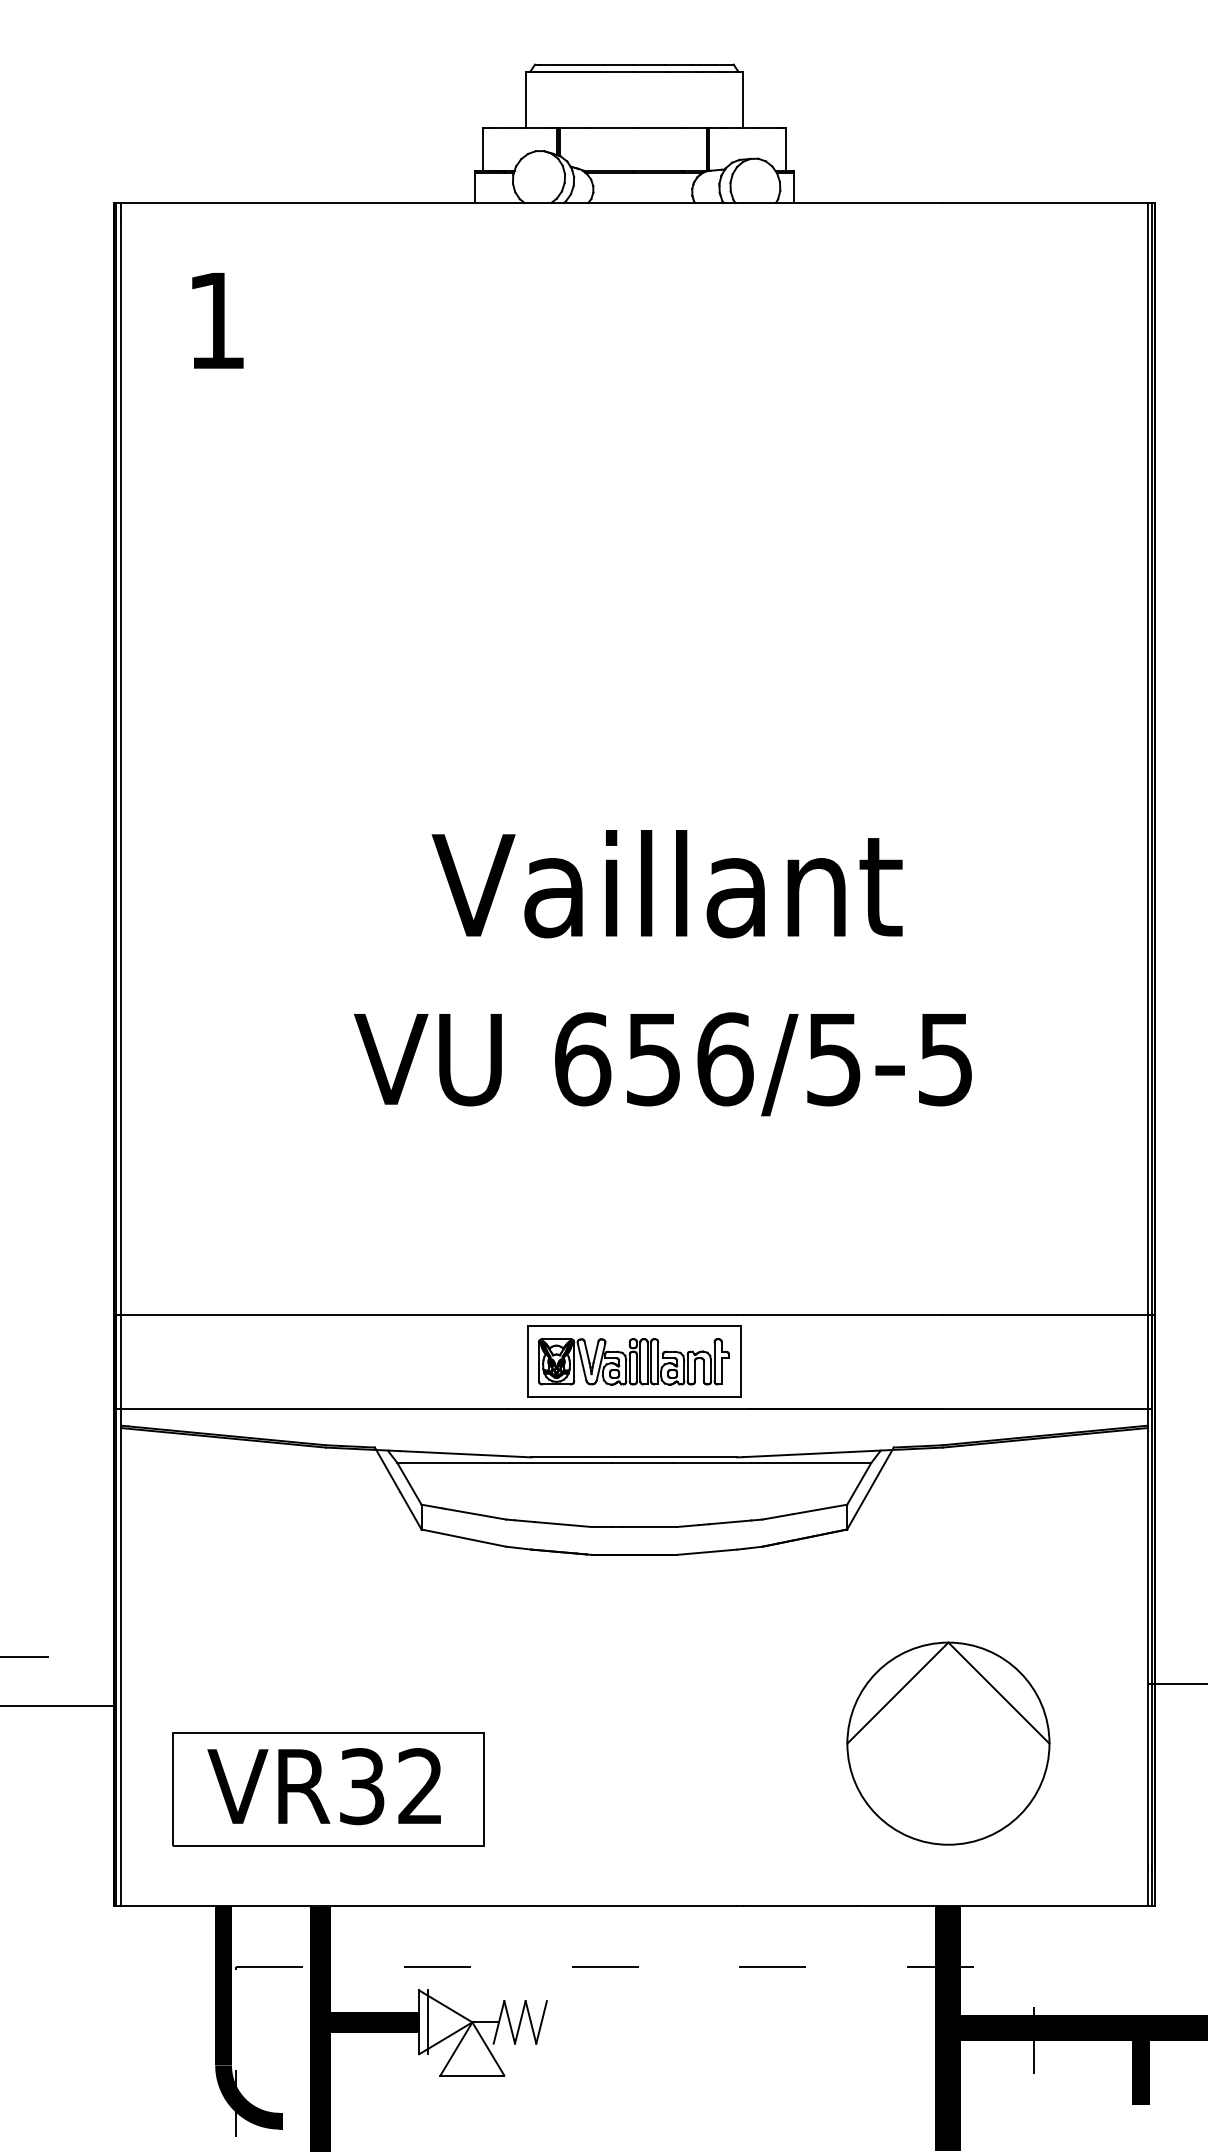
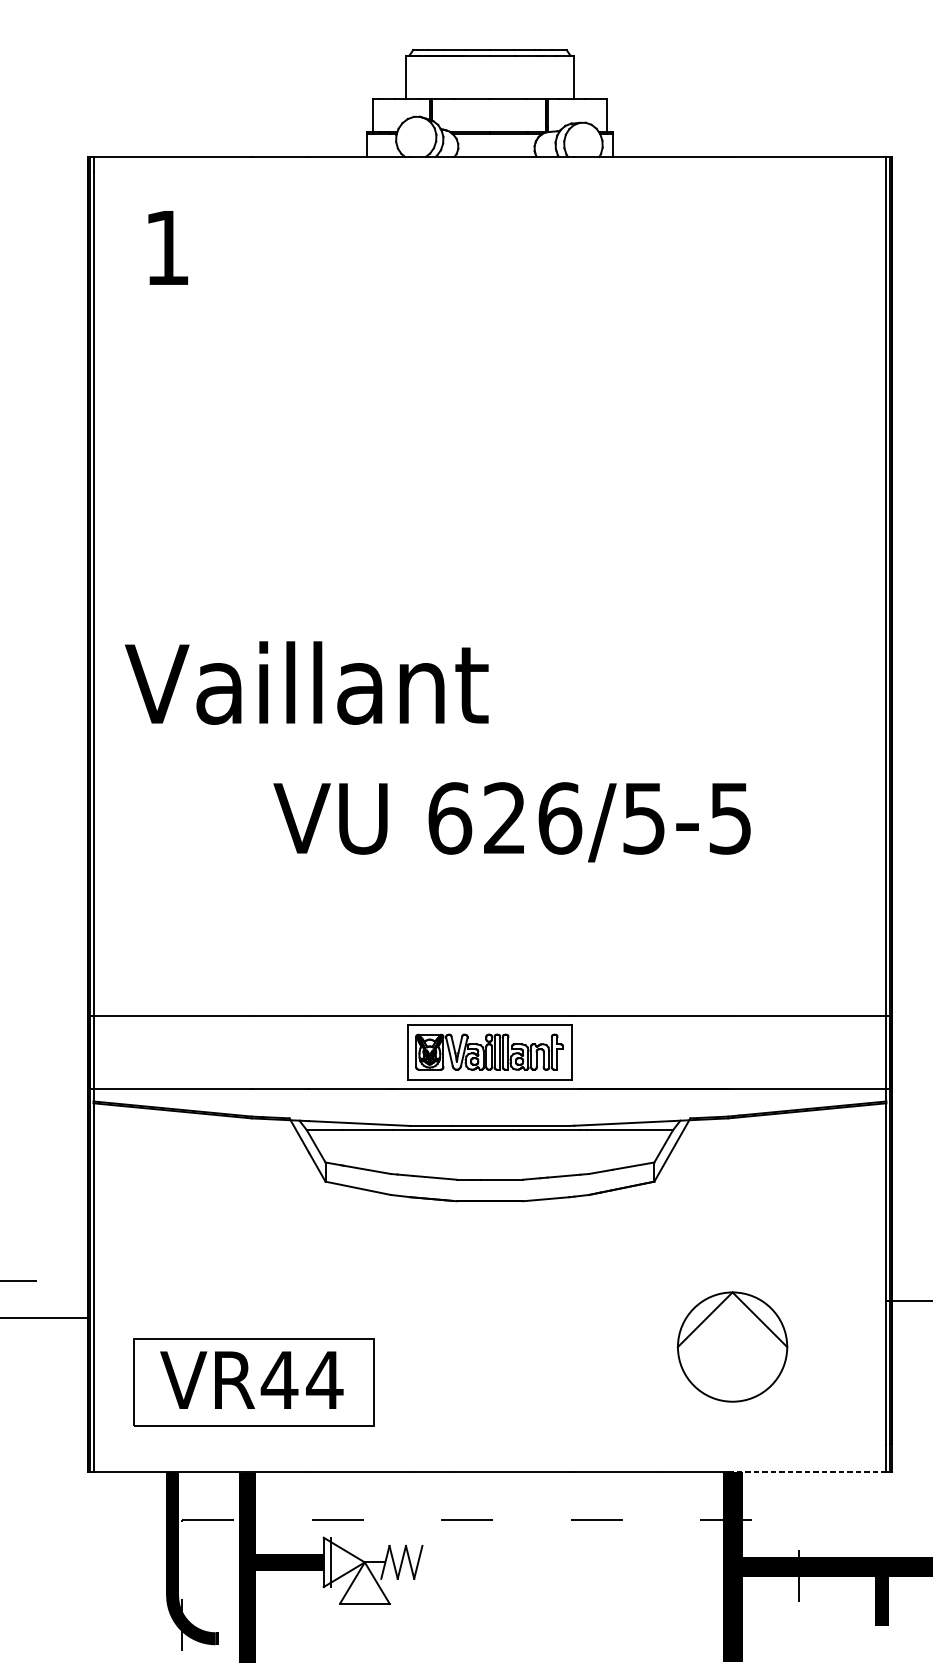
text: (666, 884) -> (306, 683), moved
text: (652, 1059) -> (503, 818), 656/5-5 -> 626/5-5
part: (948, 1743) -> (732, 1346), size x0.7
text: (390, 1786) -> (301, 1380), VR32 -> VR44
line: (1045, 1905) -> (807, 1472), solid -> dashed

